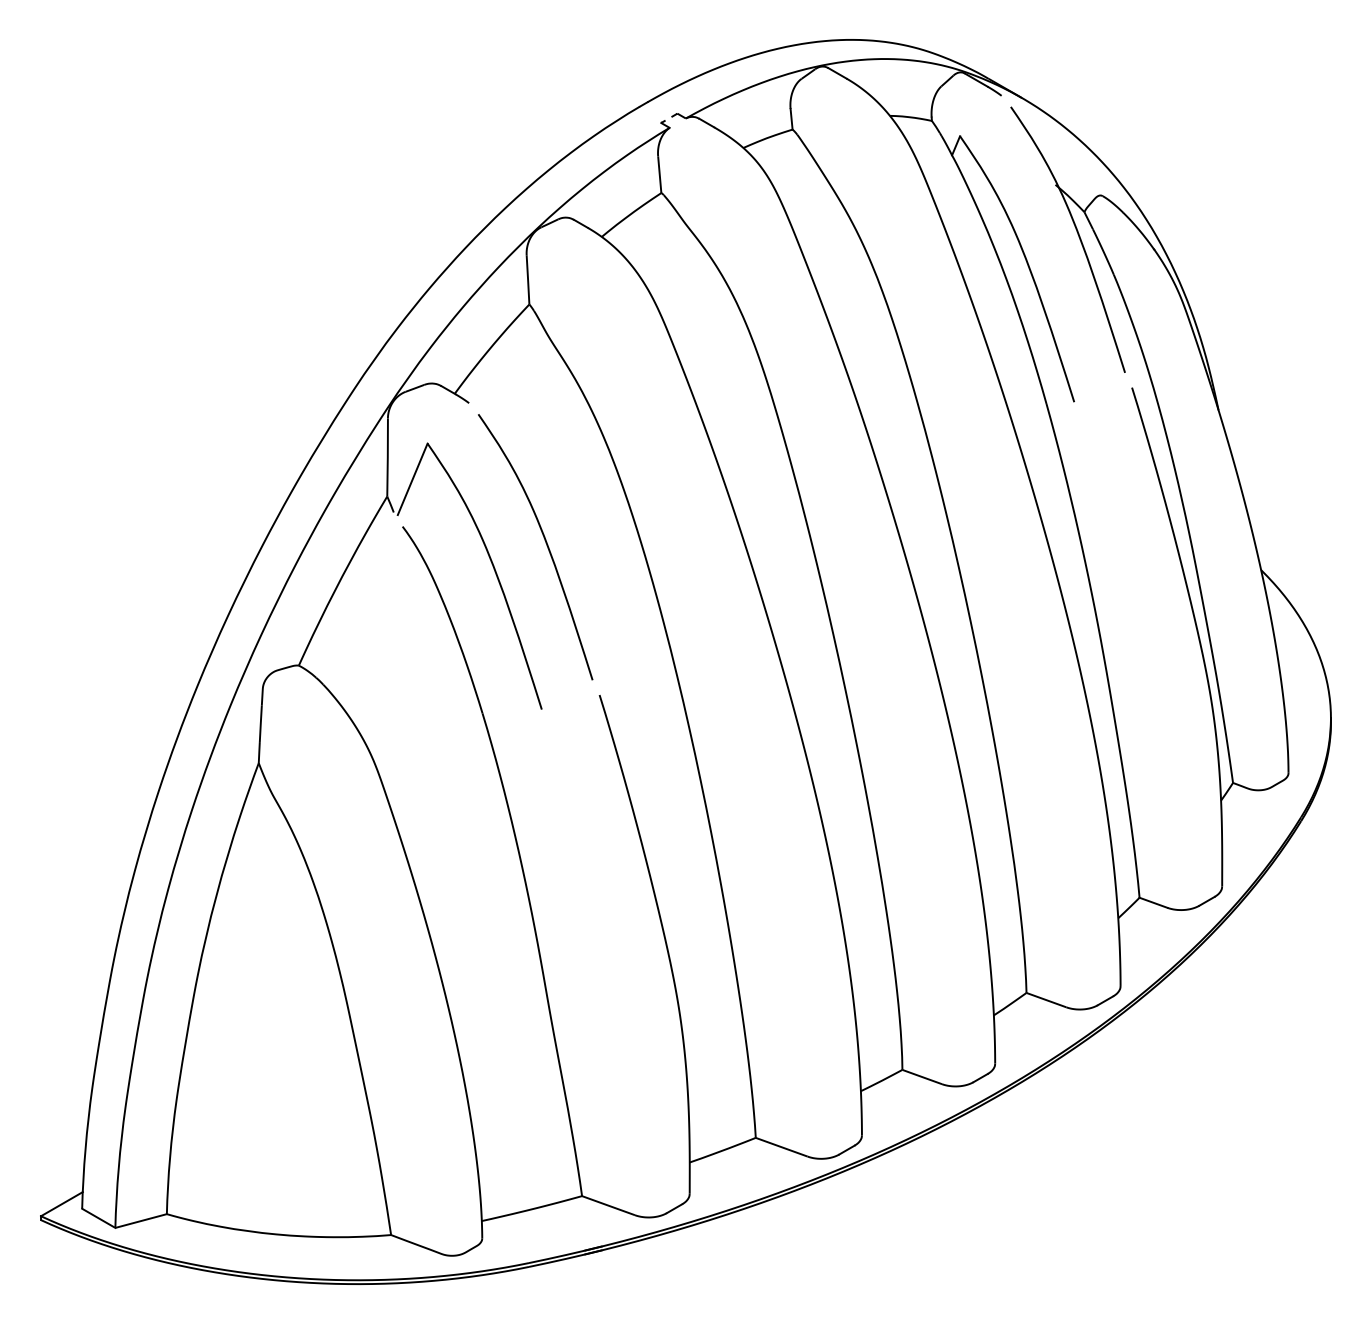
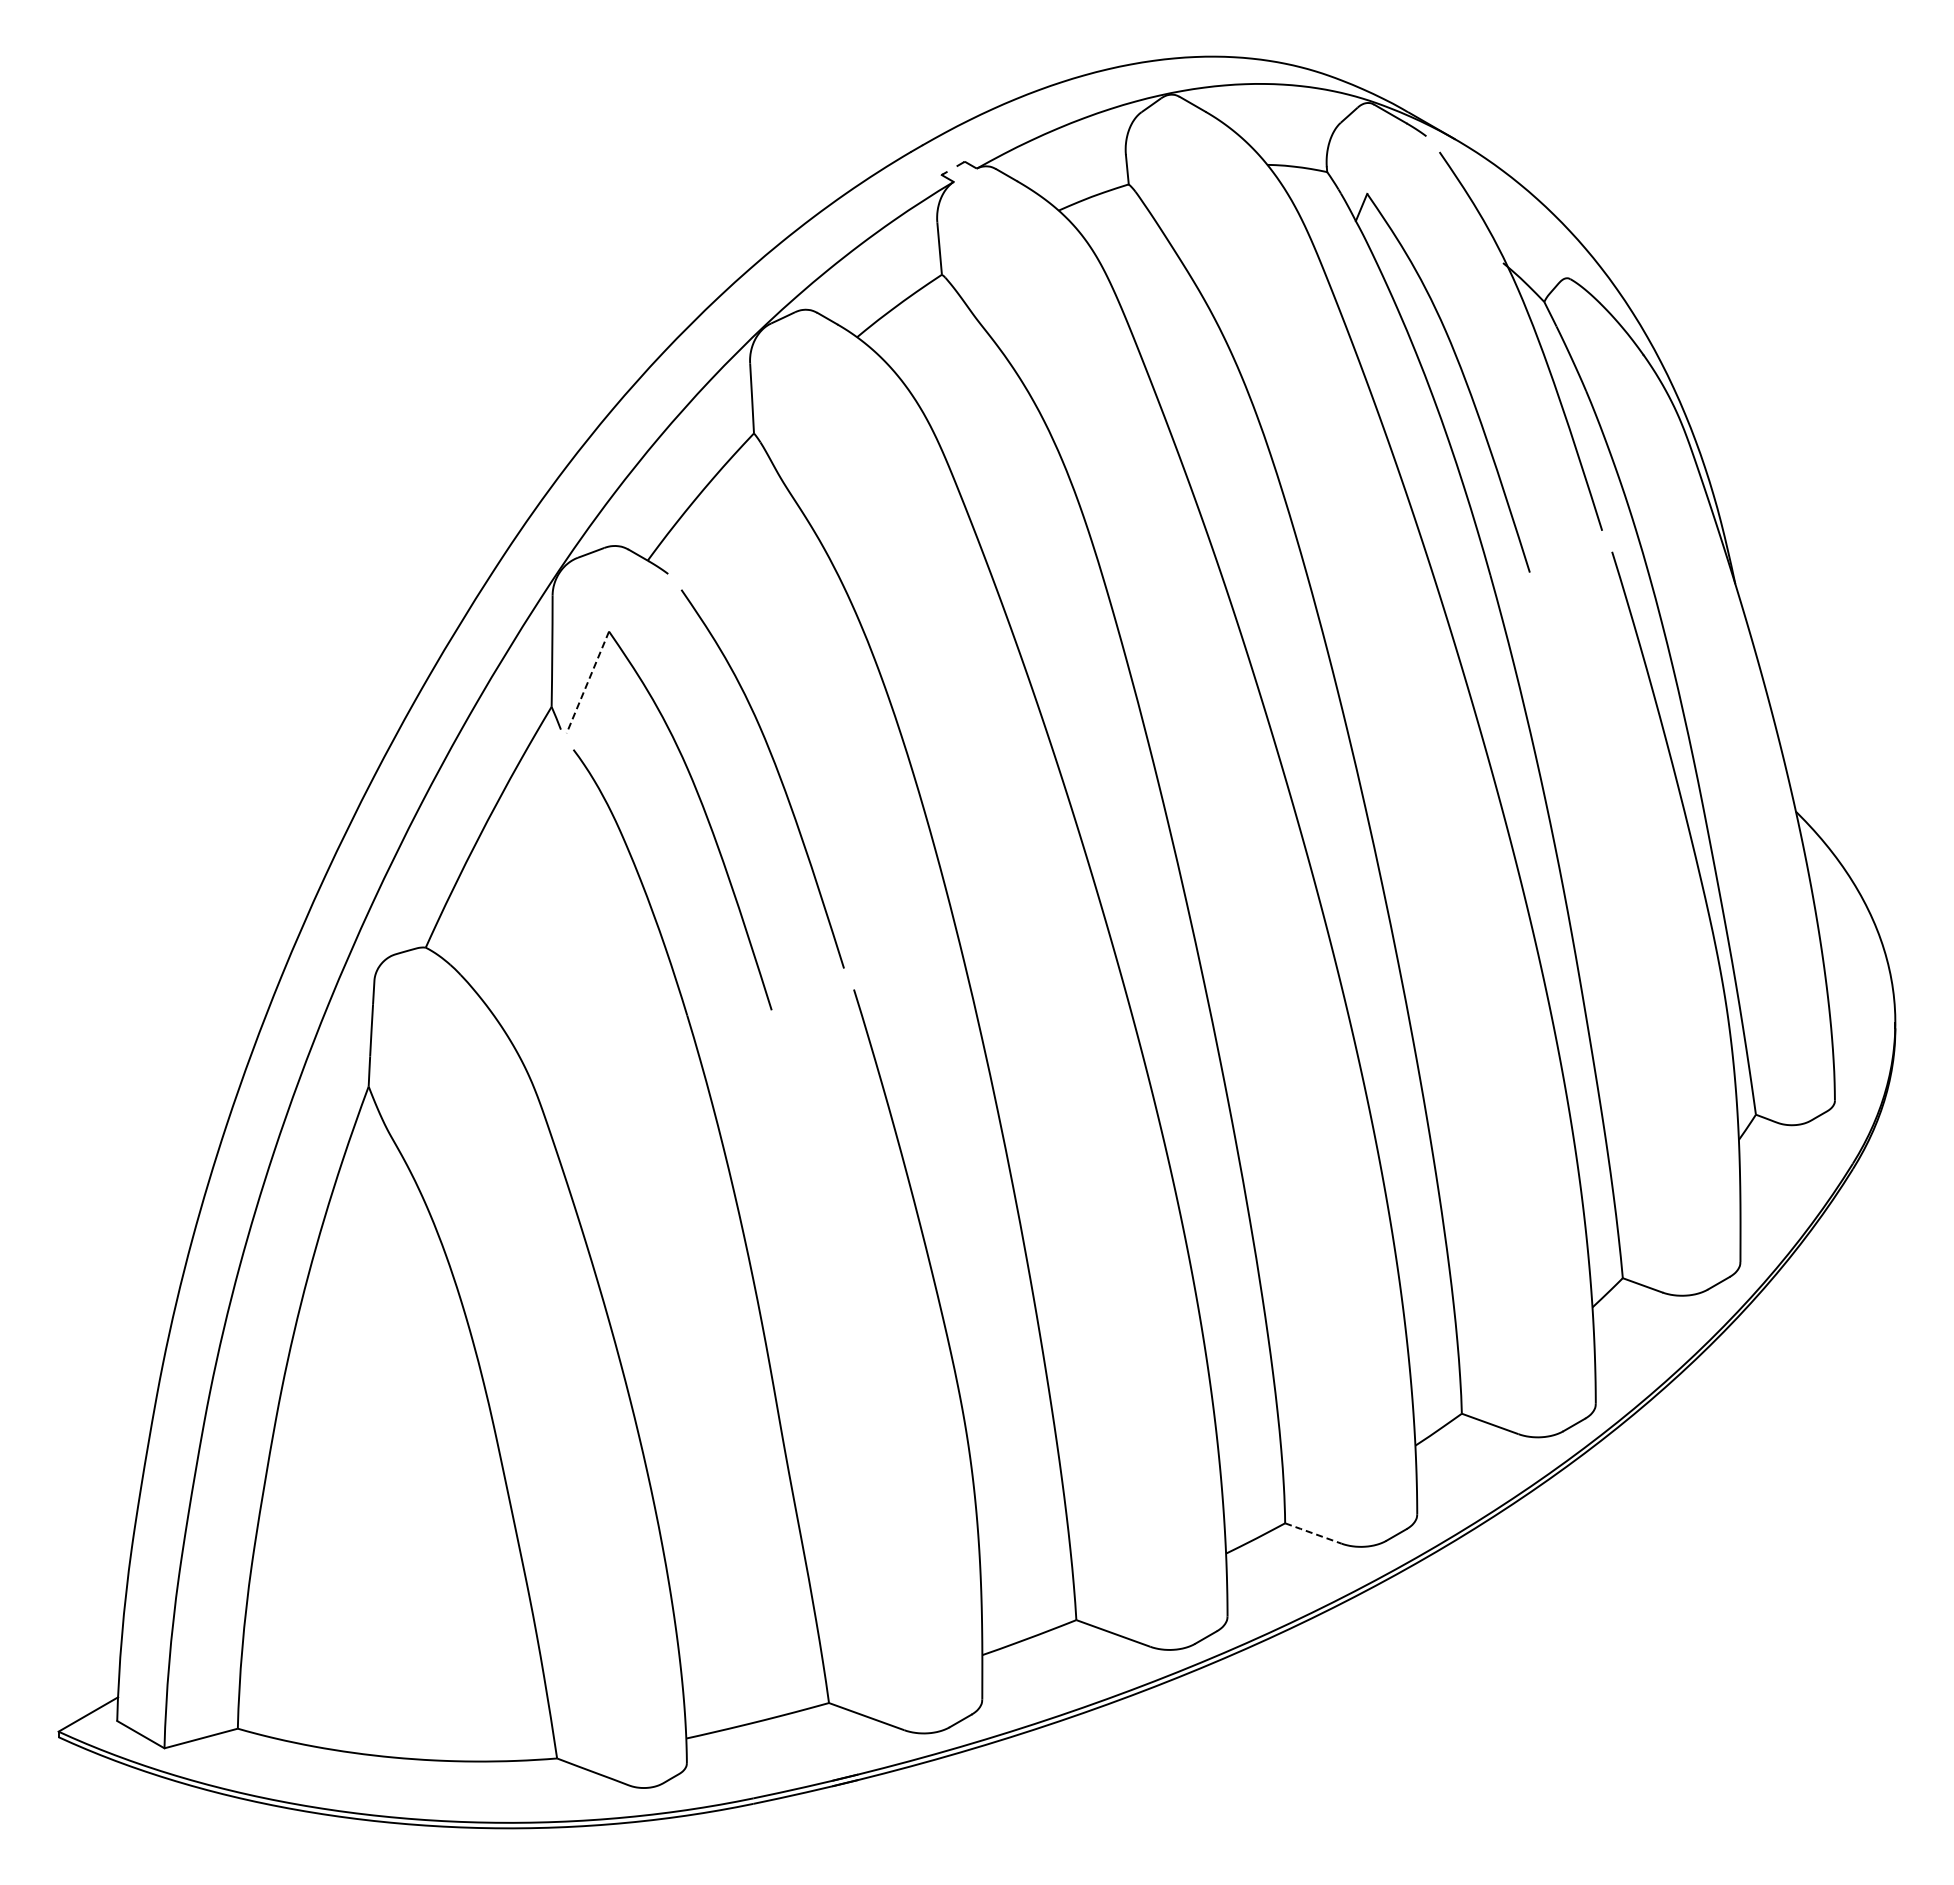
line: (412, 479) -> (587, 682), solid -> dashed
line: (921, 1077) -> (1312, 1533), solid -> dashed

